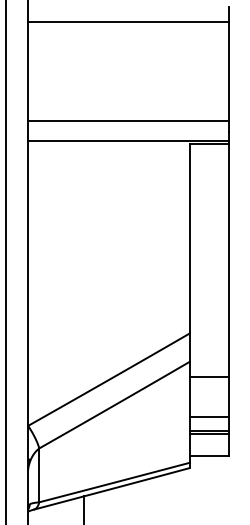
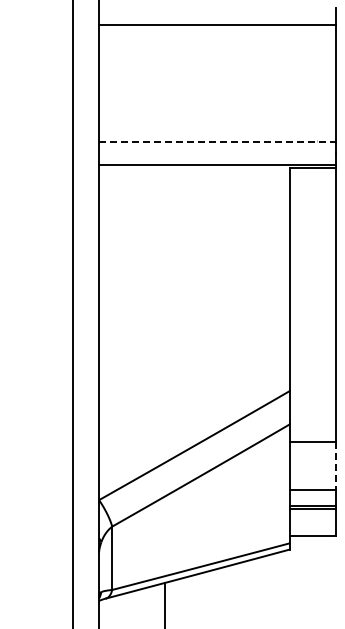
line: (128, 121) -> (217, 142), solid -> dashed
line: (229, 397) -> (335, 466), solid -> dashed

